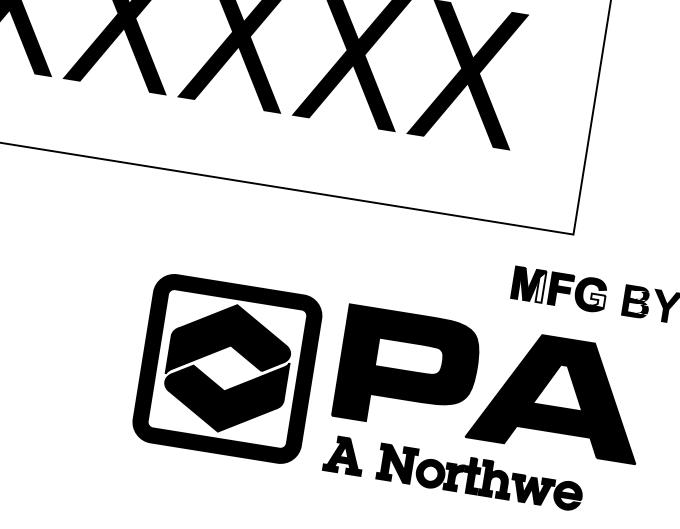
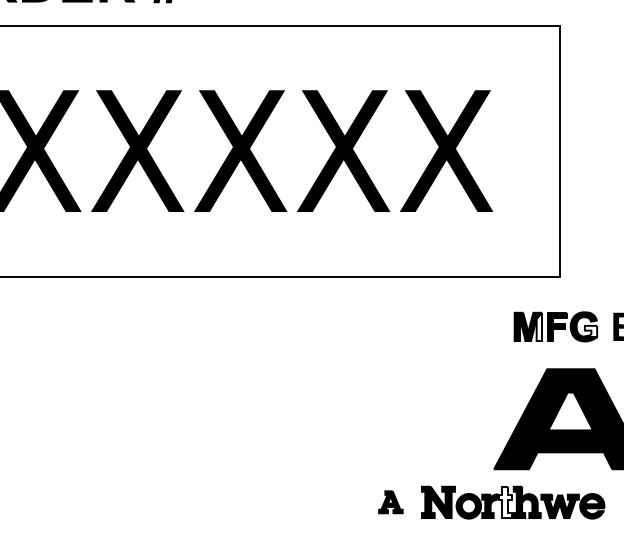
part: (227, 368) -> (276, 442), removed
part: (407, 371) -> (434, 419), removed
part: (344, 454) -> (390, 501), size x0.7
fill: (470, 475) -> (504, 502), removed

